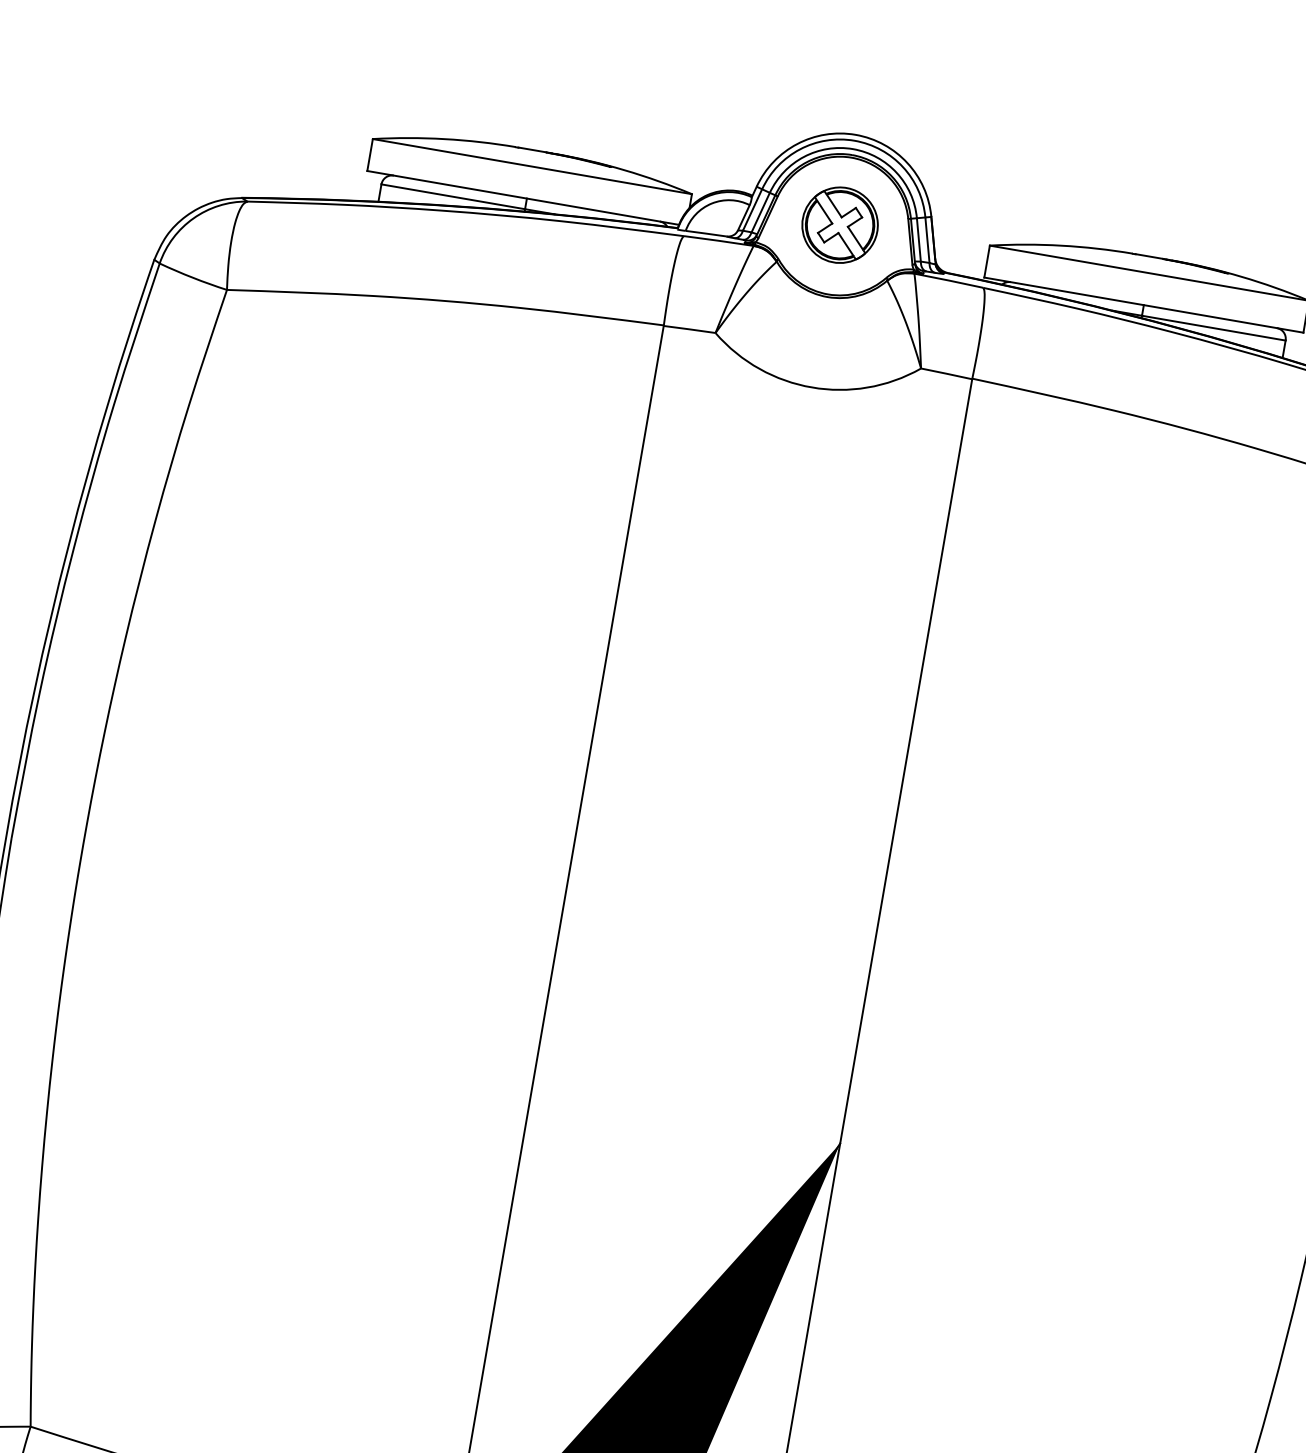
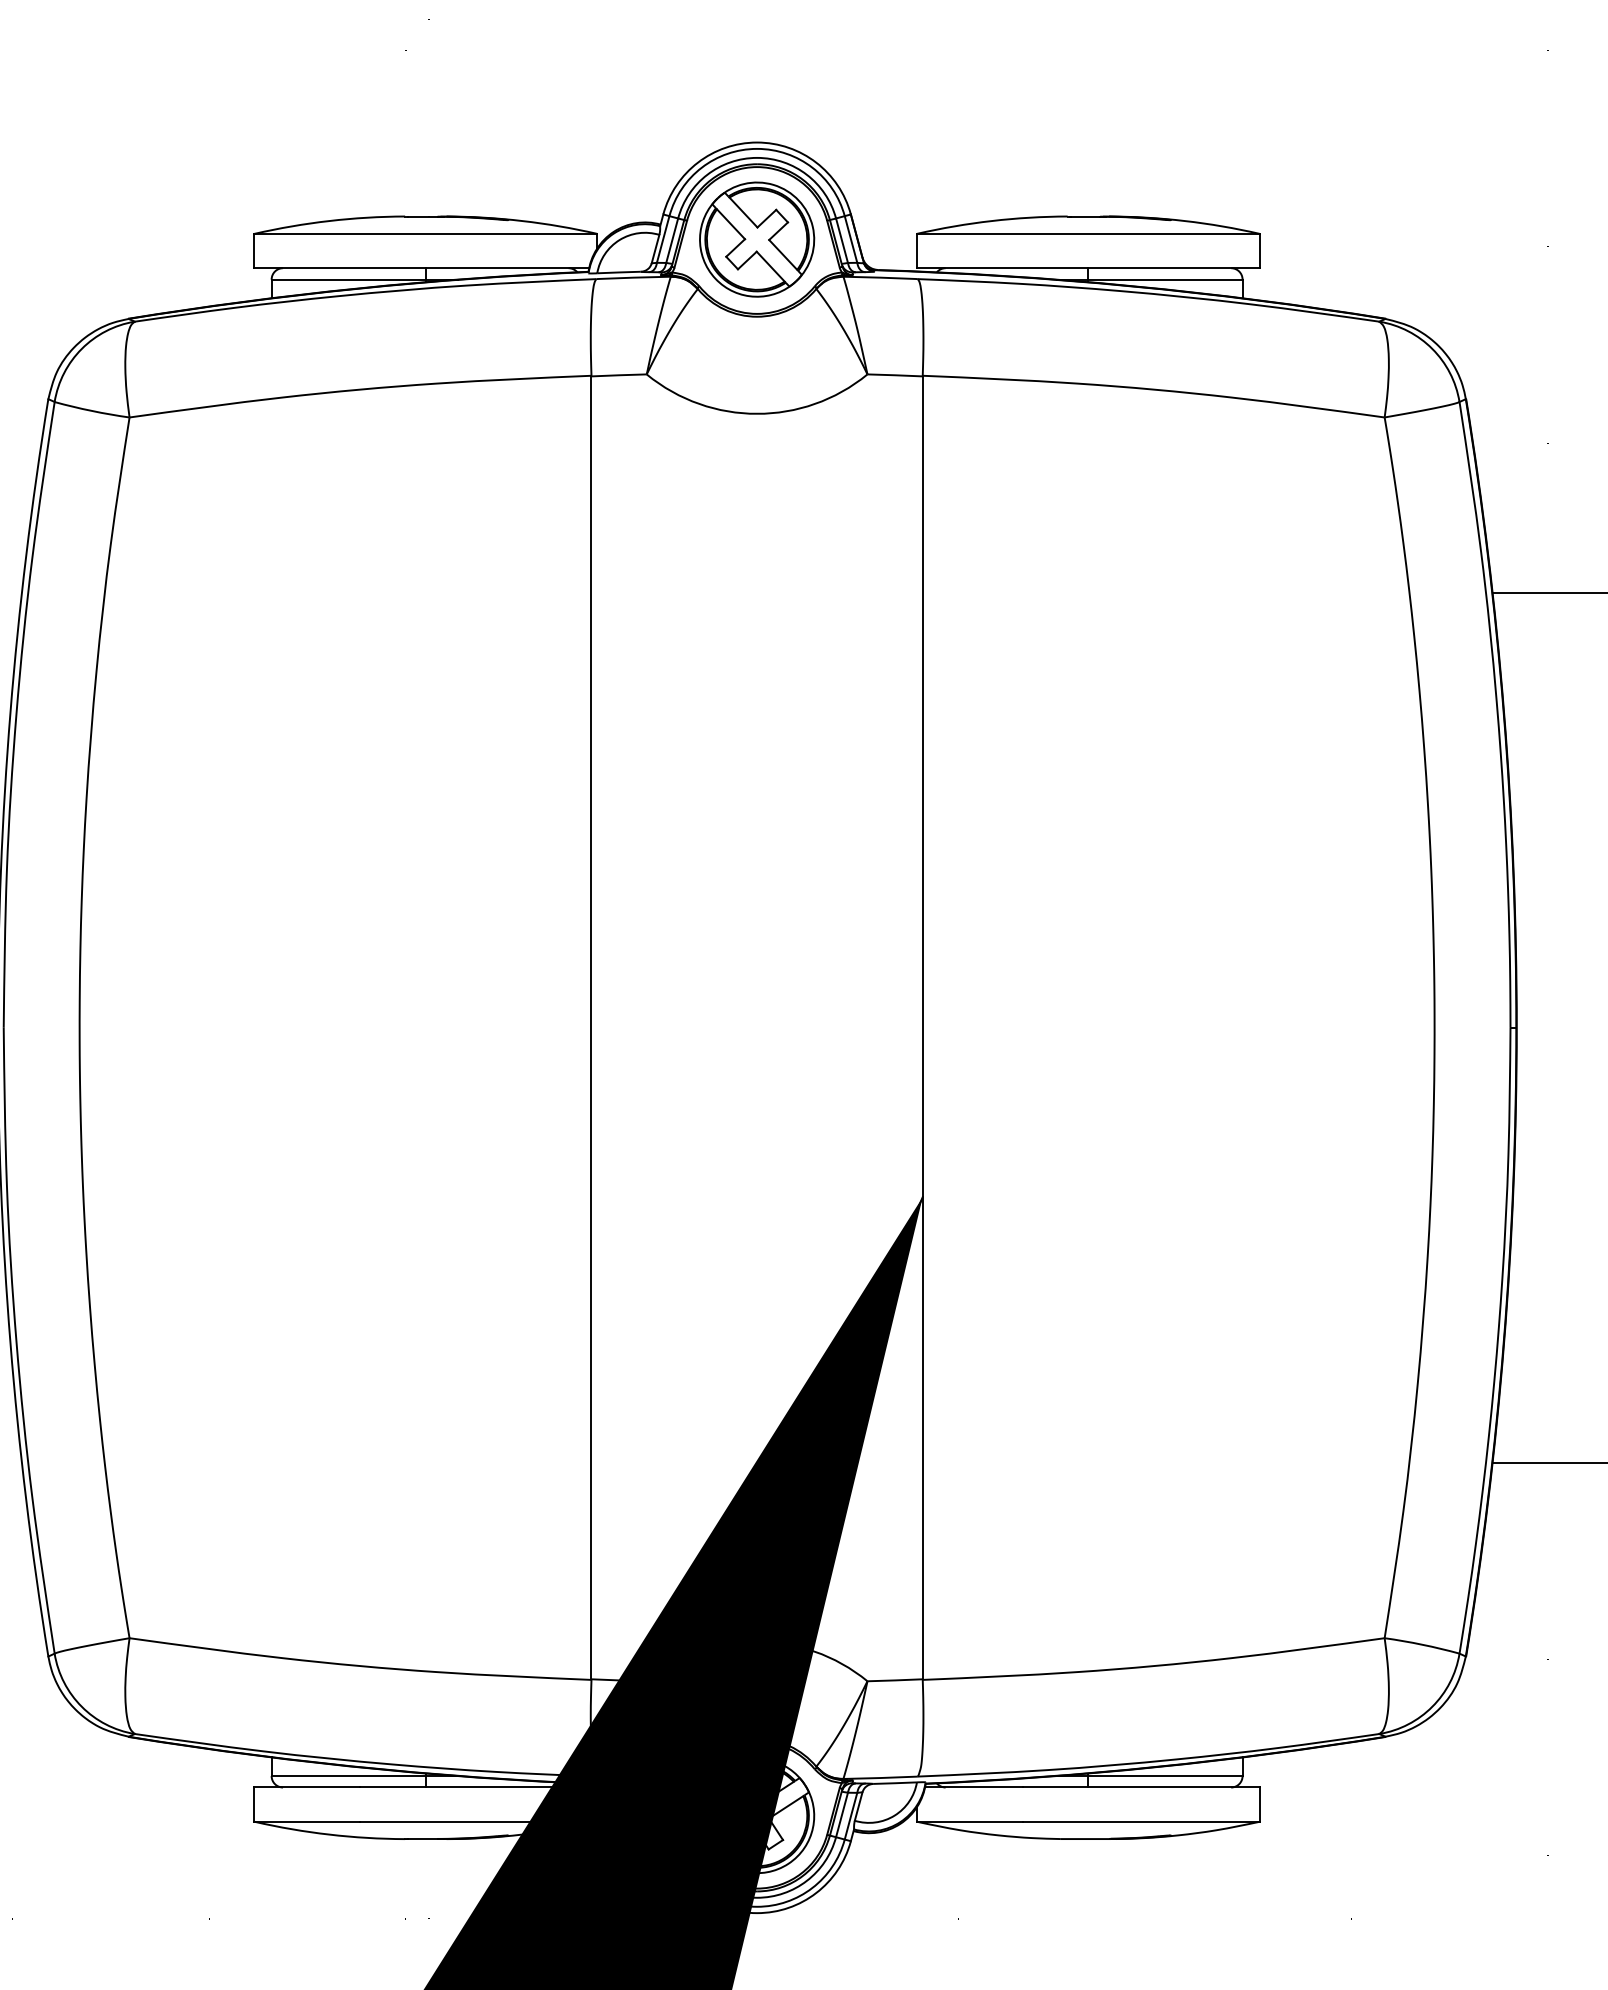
part: (840, 225) -> (757, 239), size x1.43

